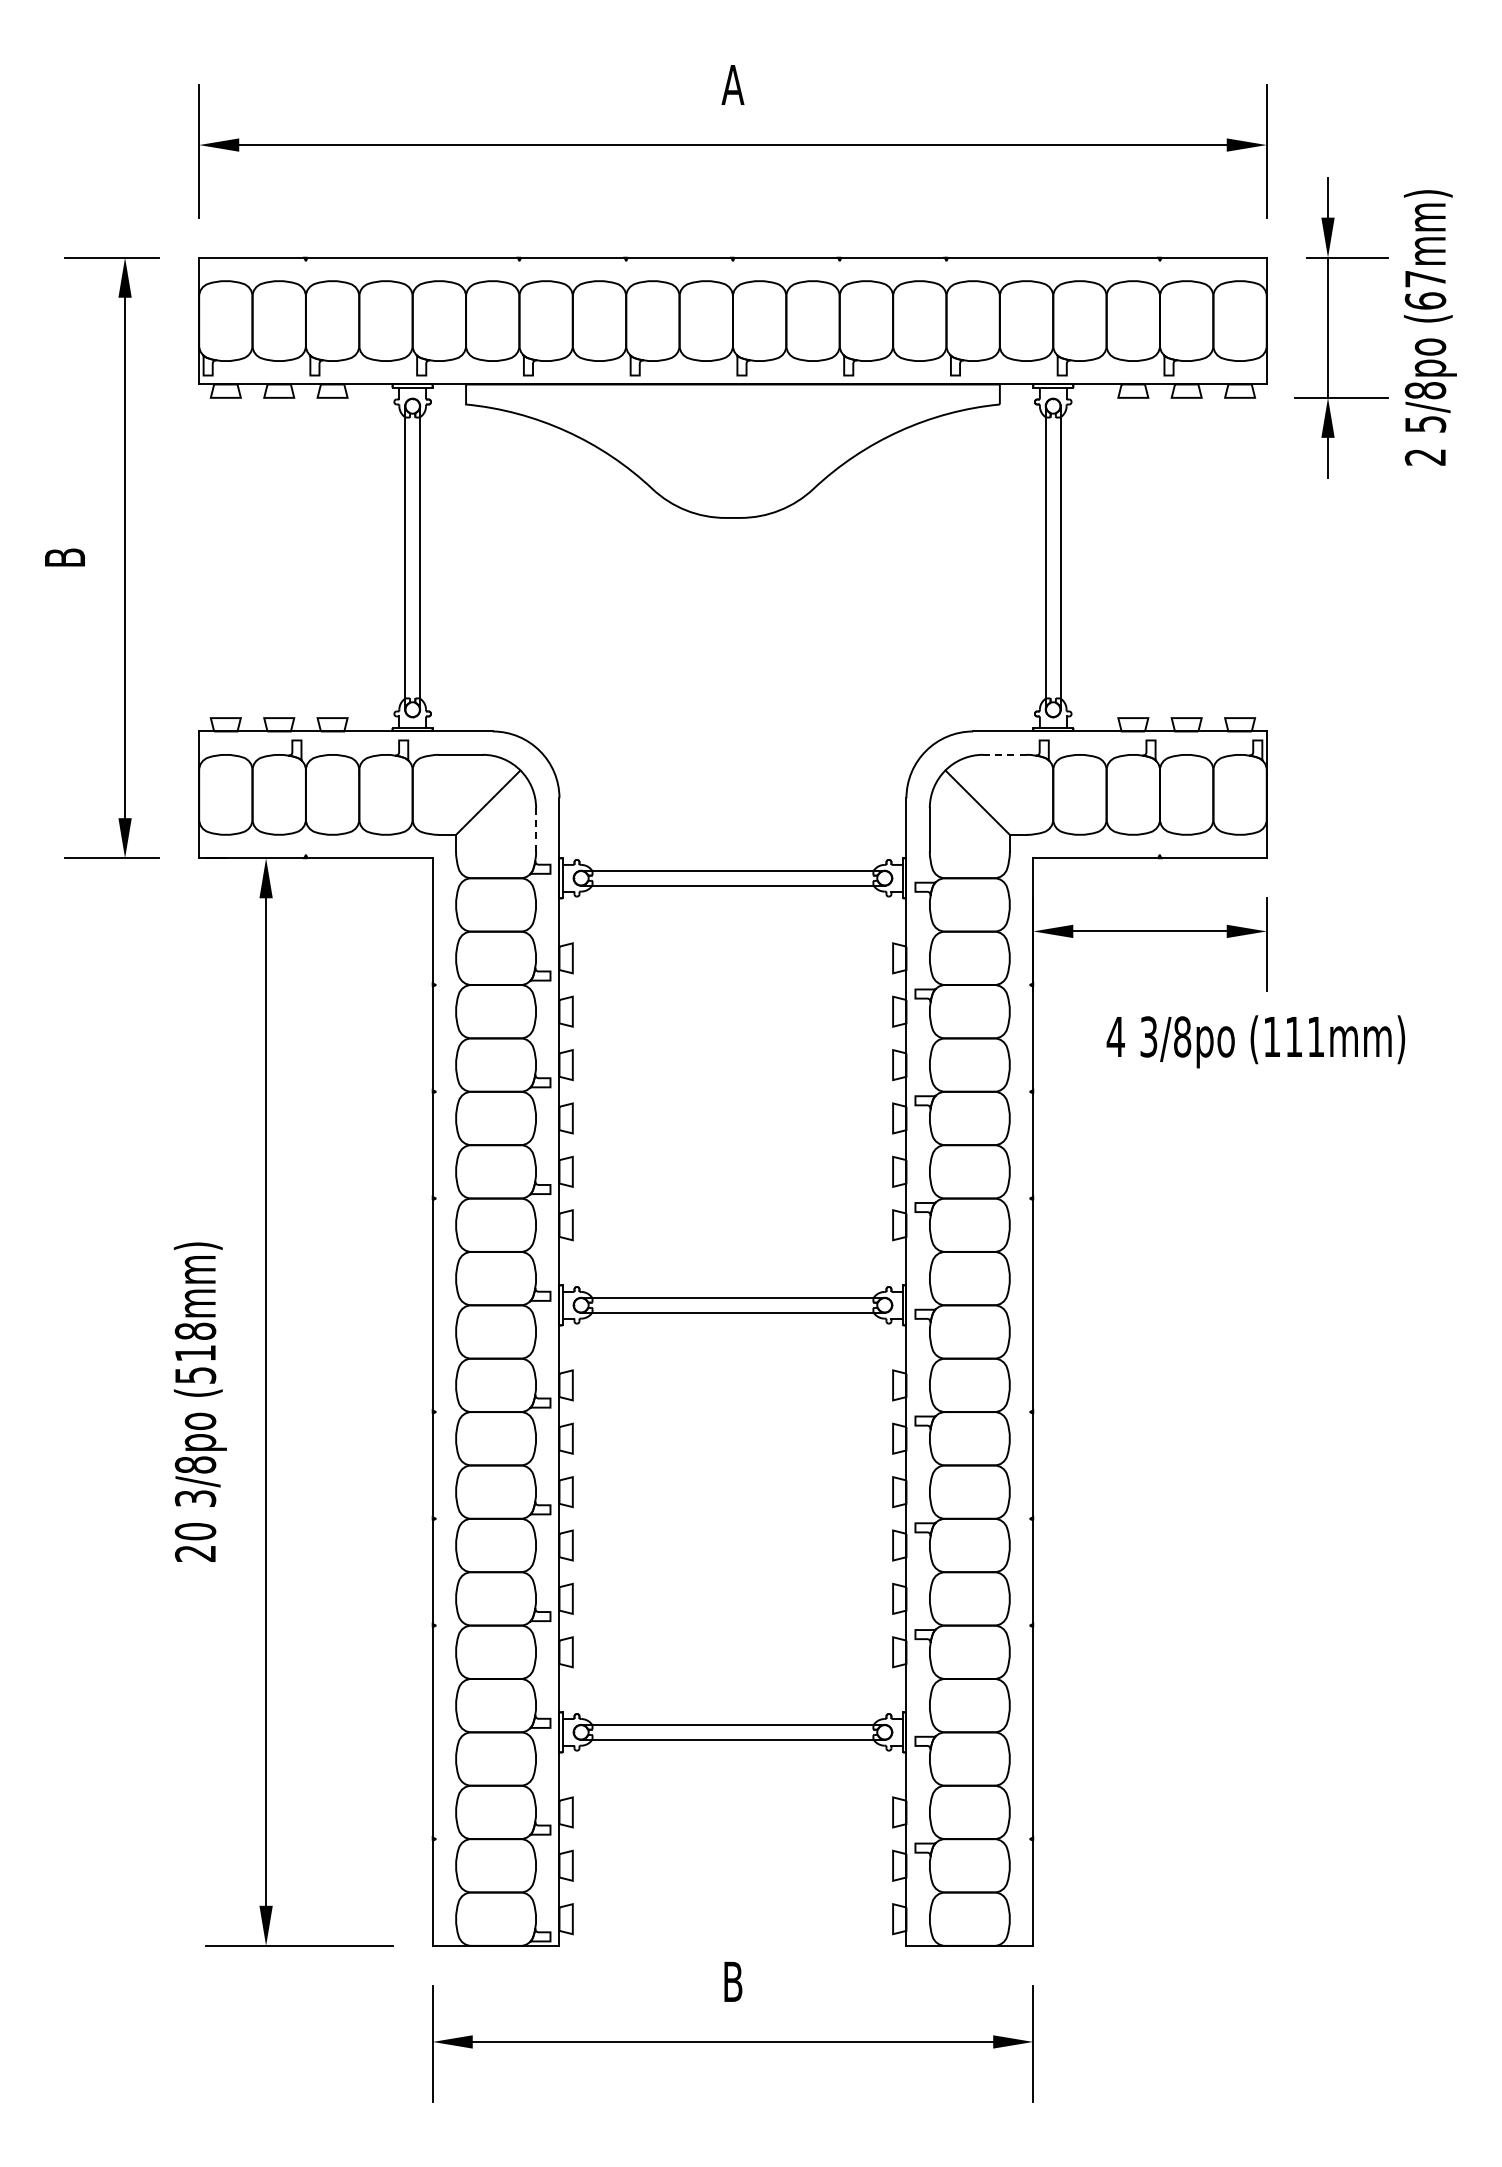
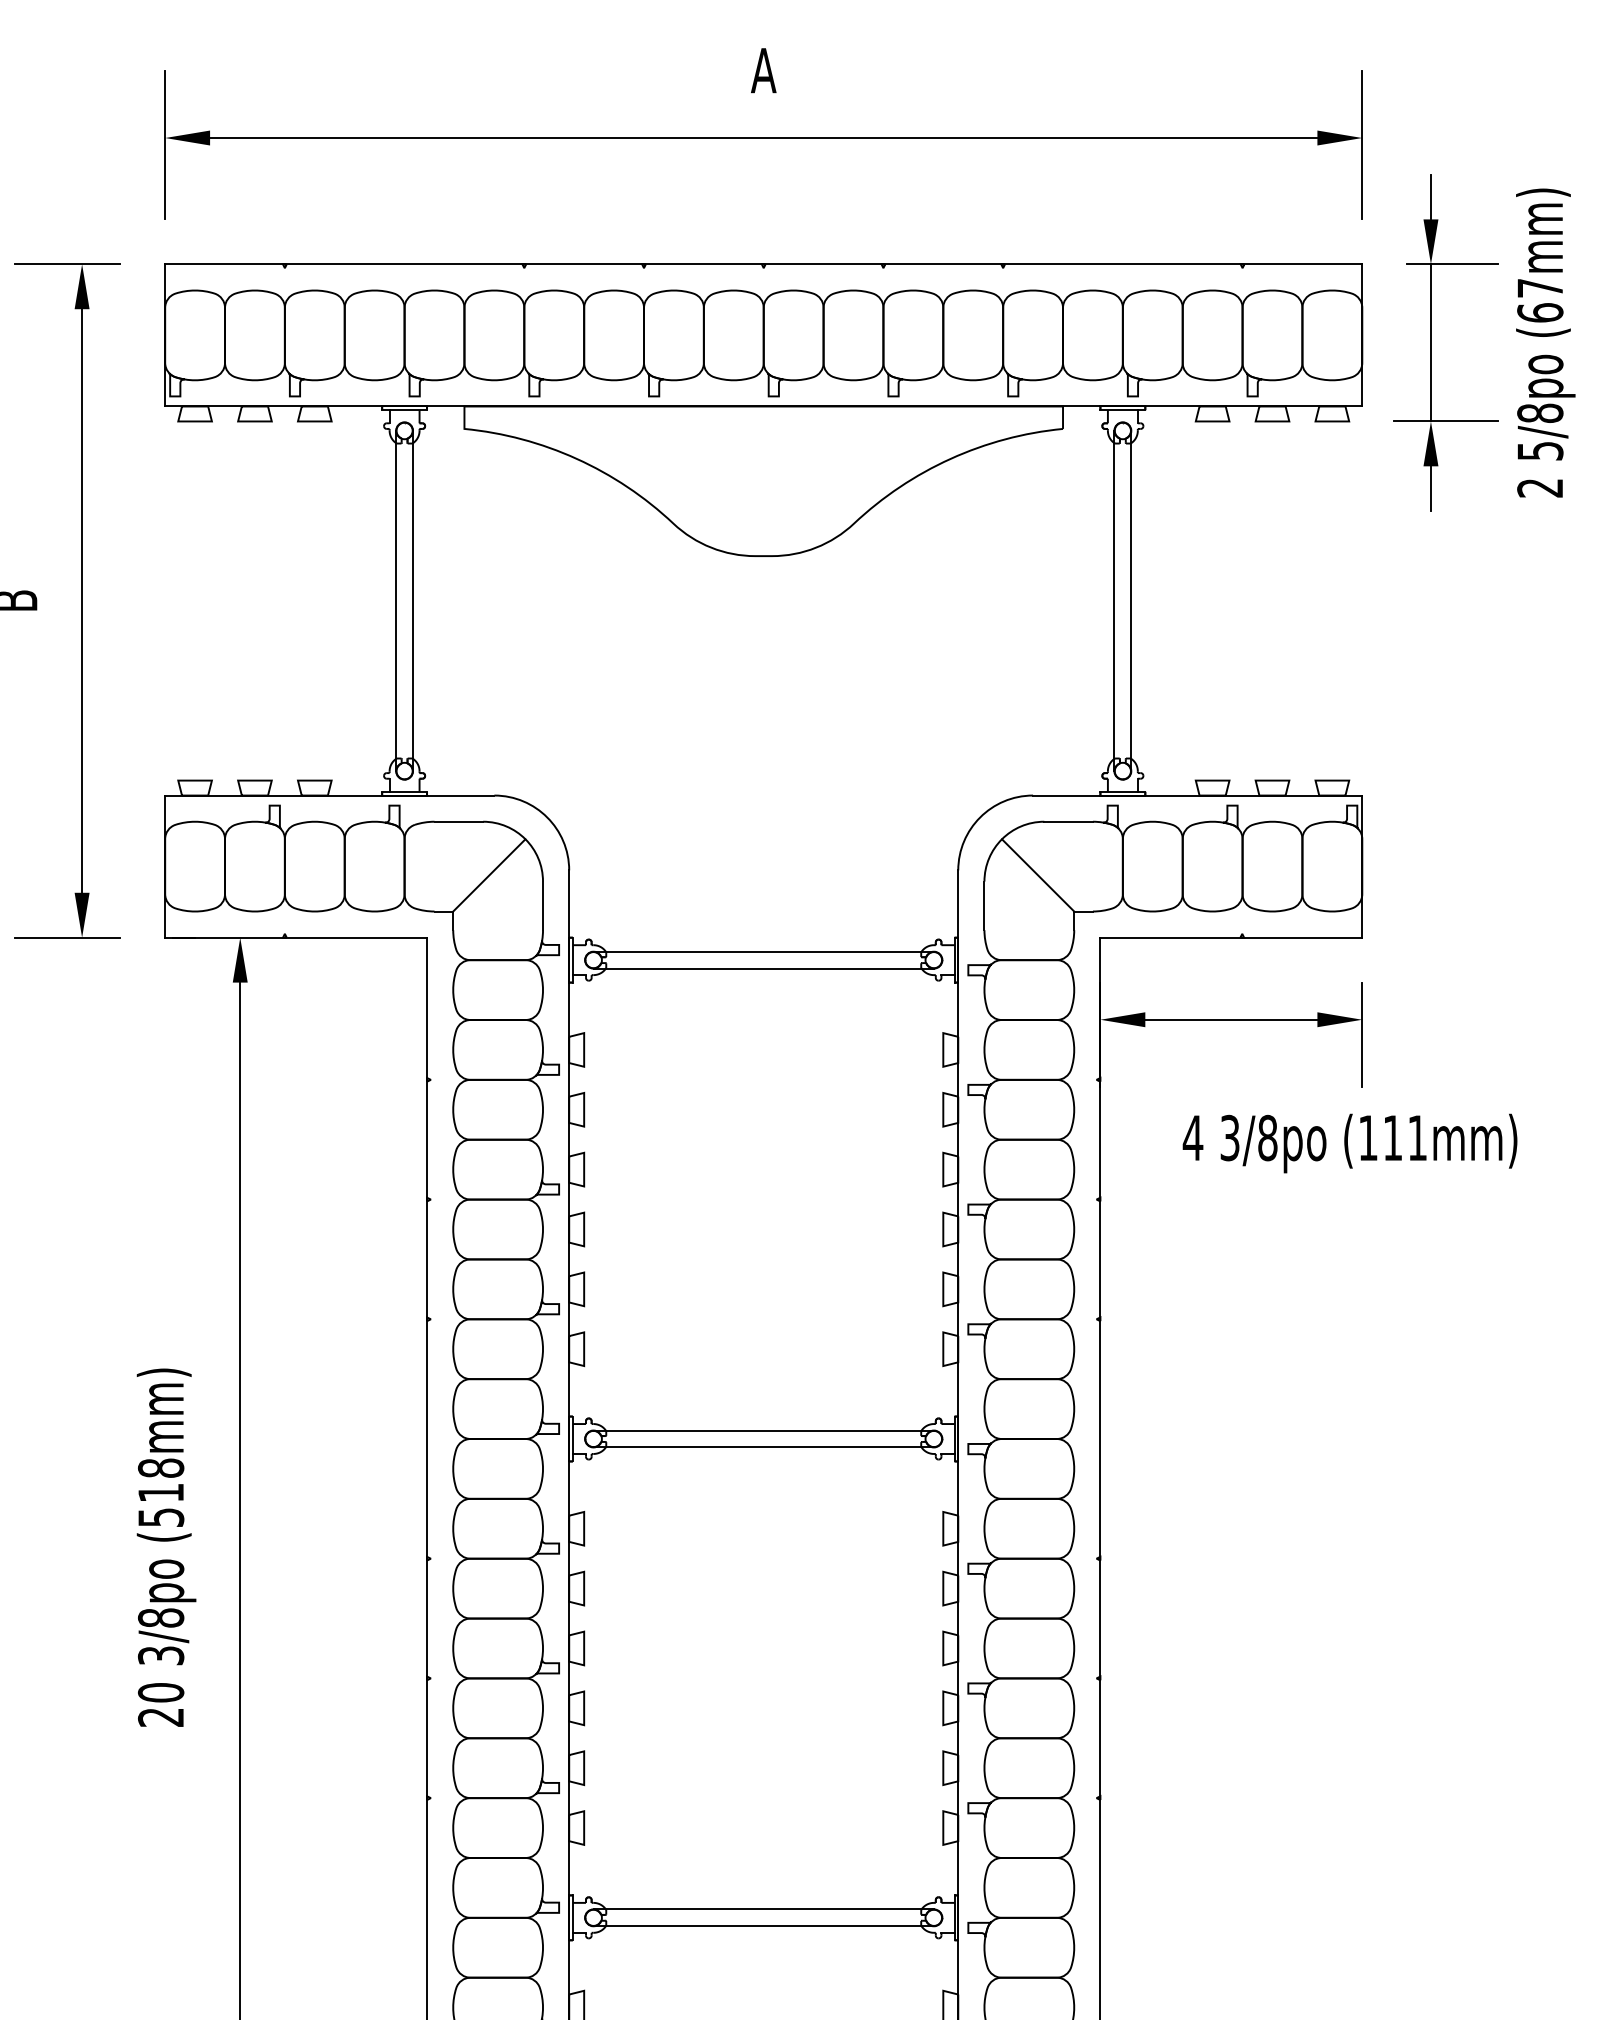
line: (1004, 754) -> (1068, 821), dashed -> solid
line: (536, 829) -> (543, 905), dashed -> solid

